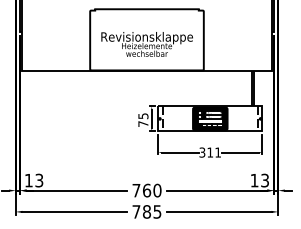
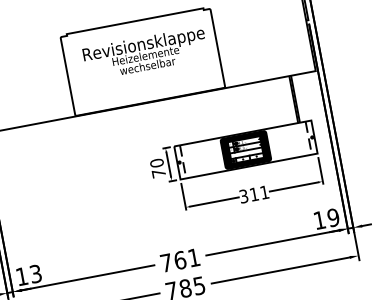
text: (146, 44) -> (144, 53), moved
text: (143, 116) -> (157, 163), 75 -> 70
text: (265, 180) -> (334, 217), 13 -> 19
text: (157, 190) -> (194, 257), 760 -> 761

